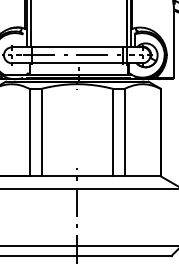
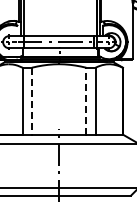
line: (113, 131) -> (86, 100), solid -> dashed
line: (41, 132) -> (31, 101), solid -> dashed

